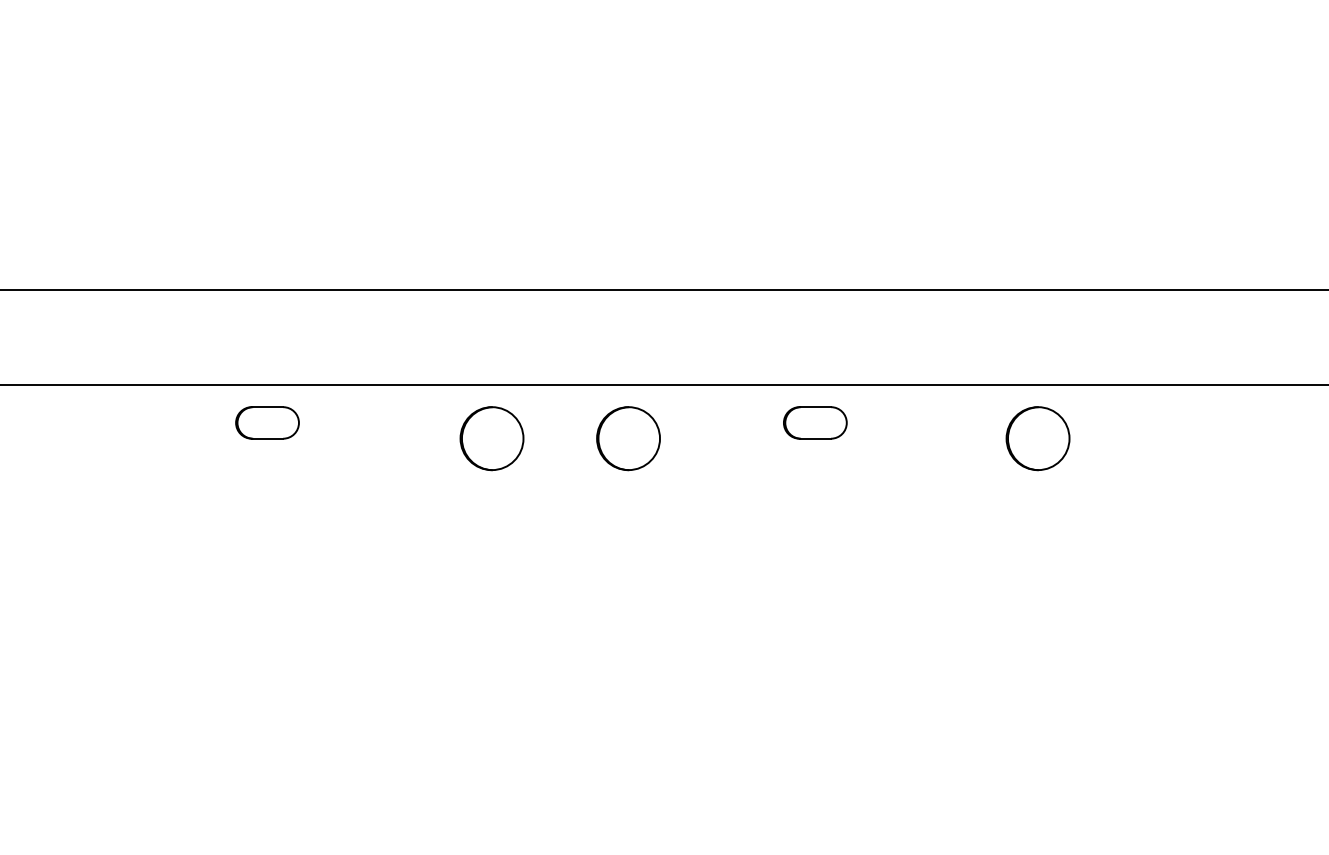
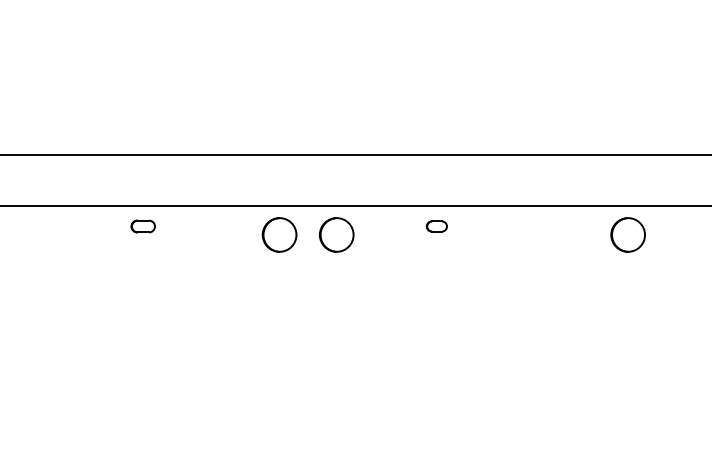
part: (266, 422) -> (142, 226), size x0.7
part: (814, 422) -> (436, 226), size x0.6
part: (491, 437) -> (279, 234), moved
circle: (1036, 437) -> (627, 234), moved

